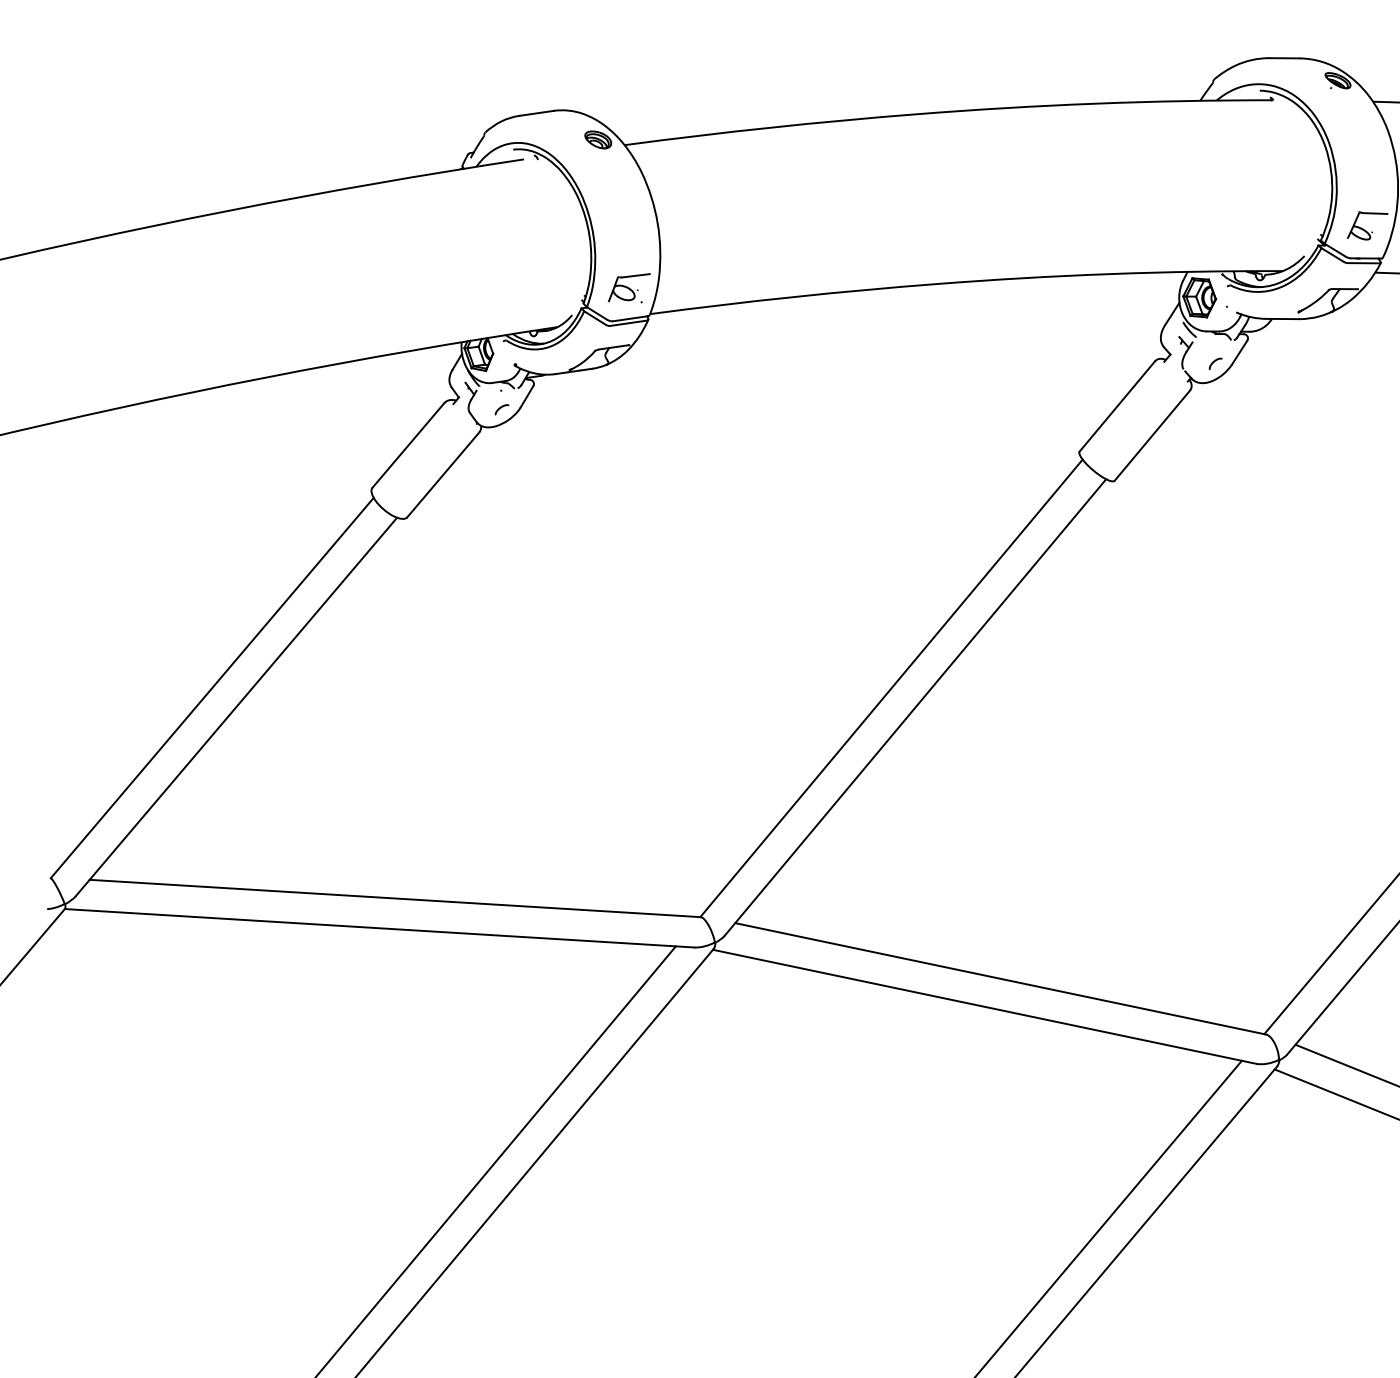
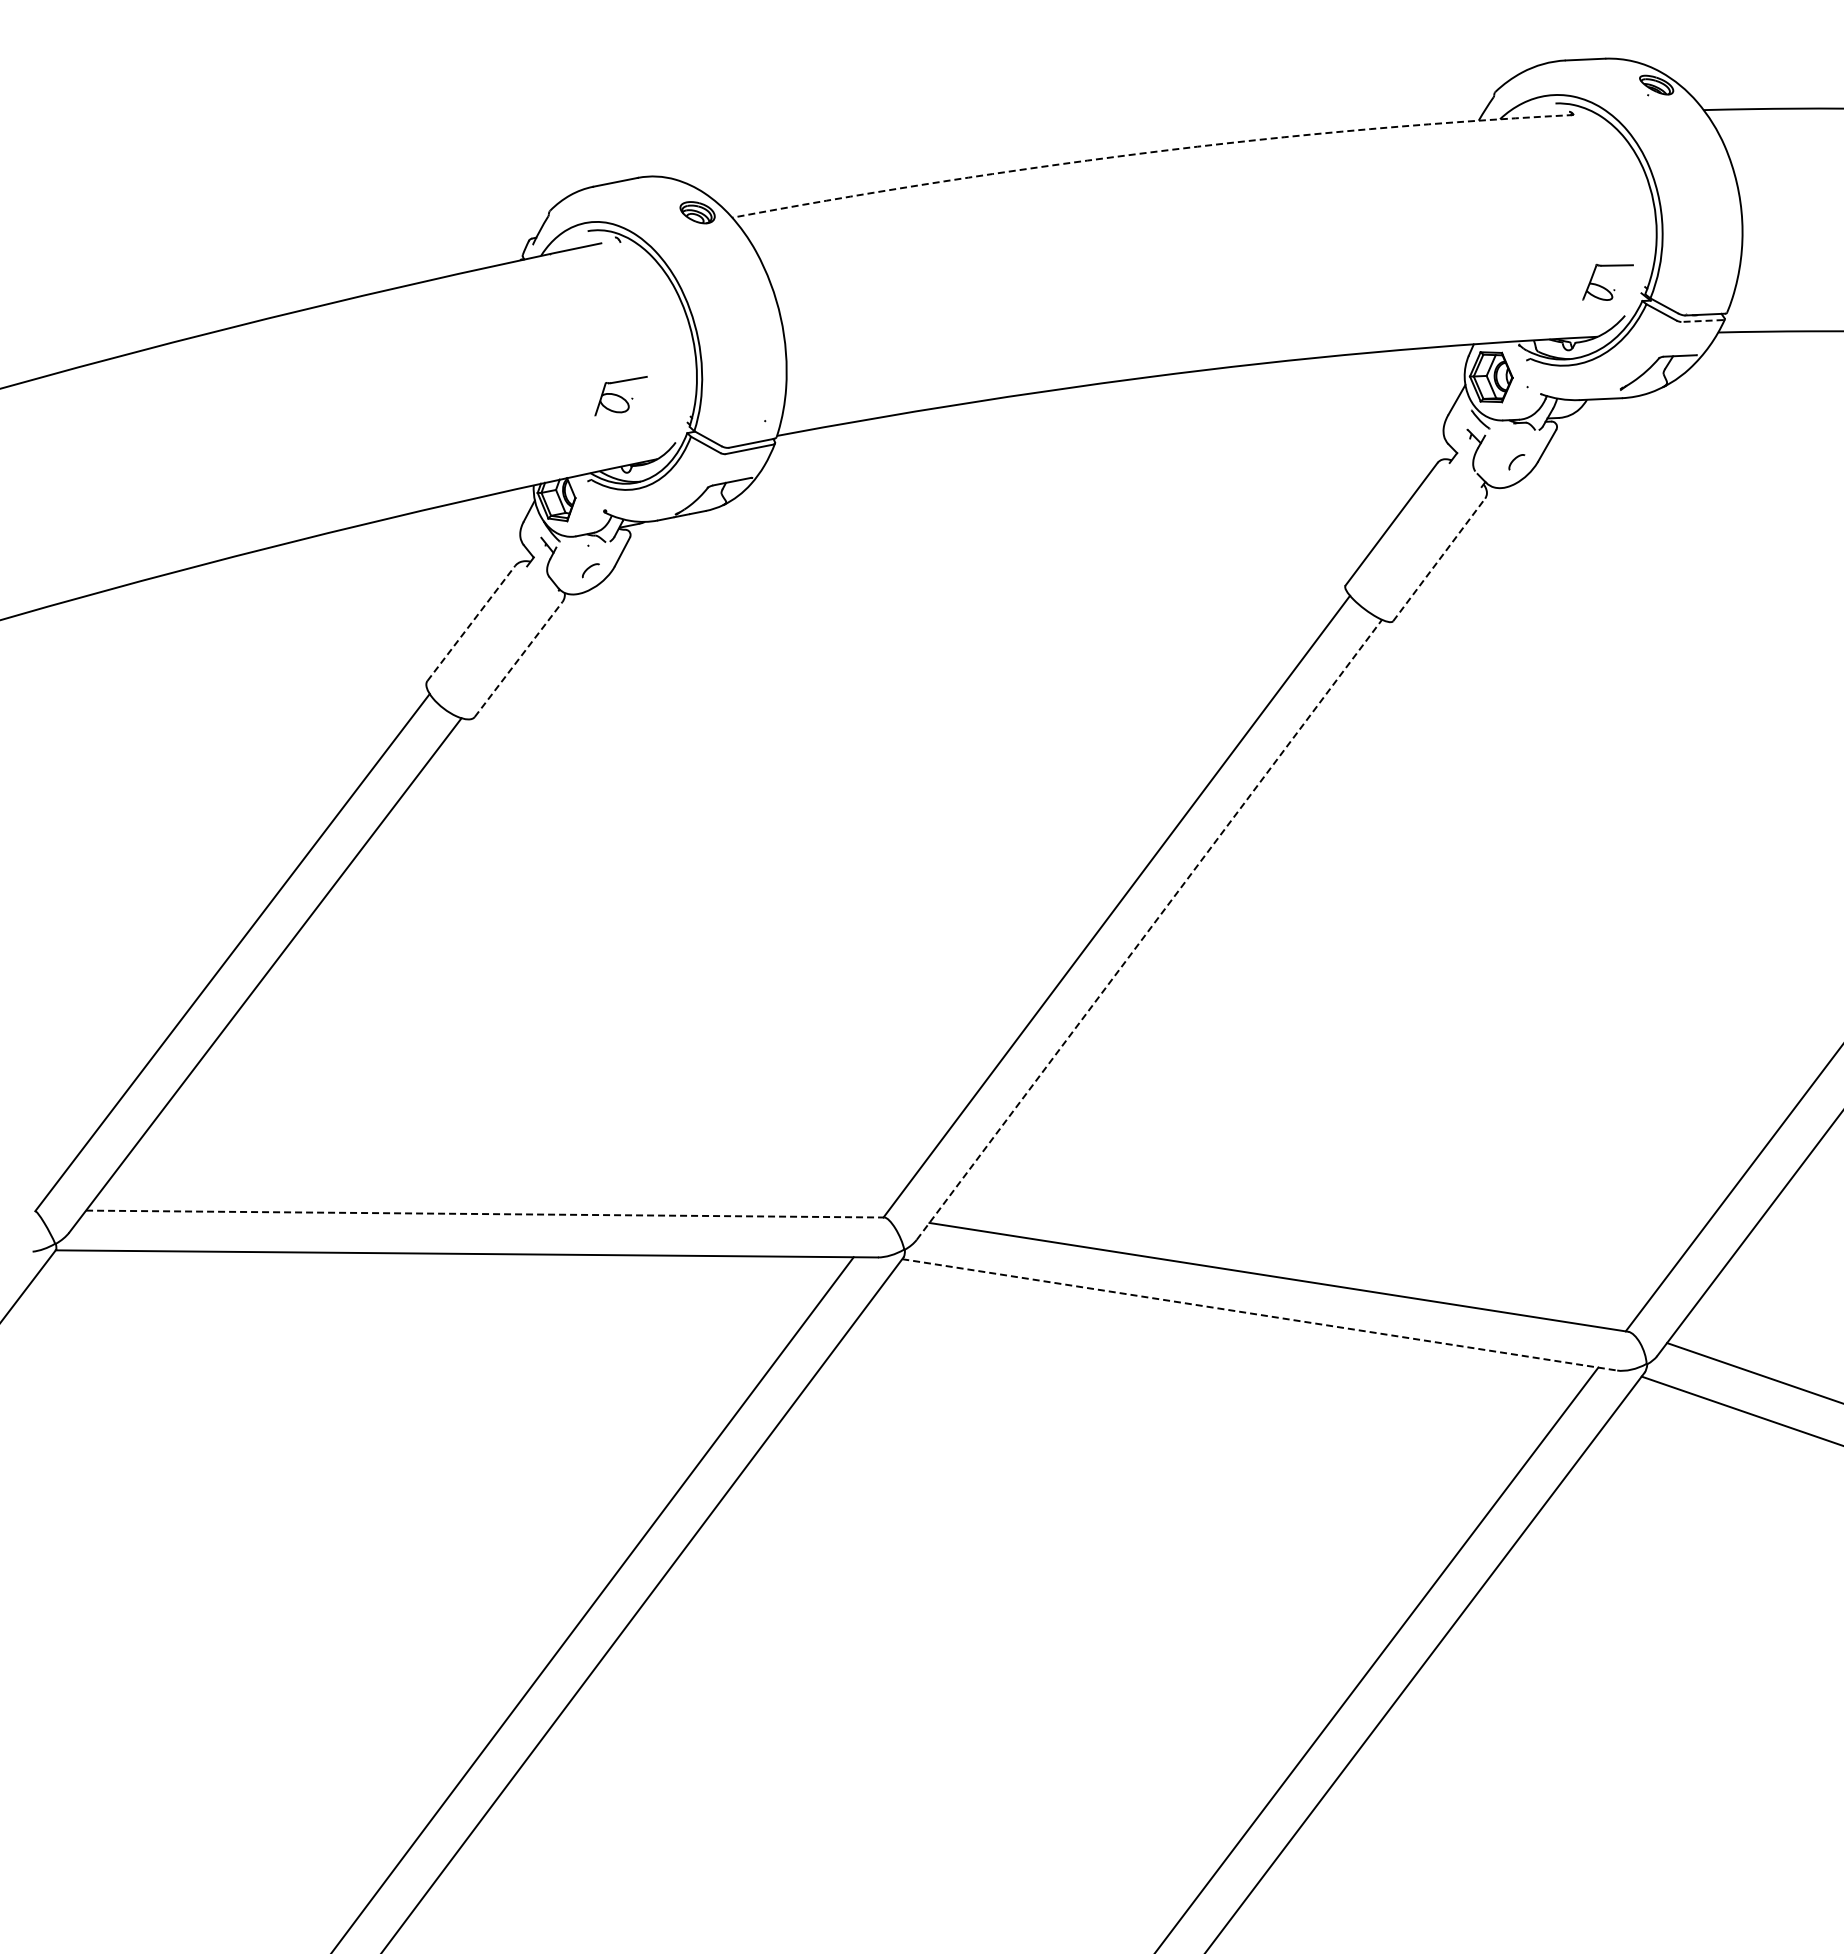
line: (950, 111) -> (1154, 151), solid -> dashed
part: (1365, 229) -> (1605, 287), moved
line: (1363, 263) -> (1702, 321), solid -> dashed
part: (628, 288) -> (620, 396), moved
line: (1152, 435) -> (1439, 559), solid -> dashed
line: (408, 445) -> (471, 623), solid -> dashed
line: (443, 475) -> (518, 659), solid -> dashed
line: (915, 707) -> (1149, 929), solid -> dashed
line: (395, 898) -> (485, 1214), solid -> dashed
line: (984, 1006) -> (1259, 1314), solid -> dashed

